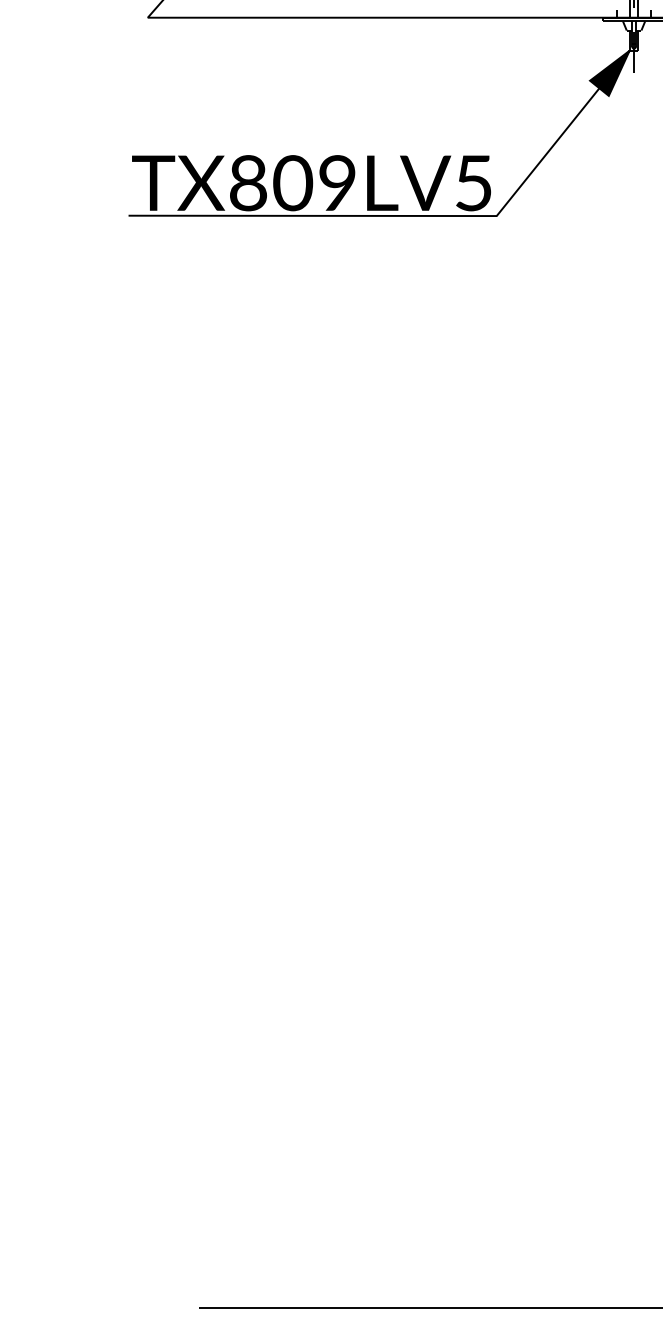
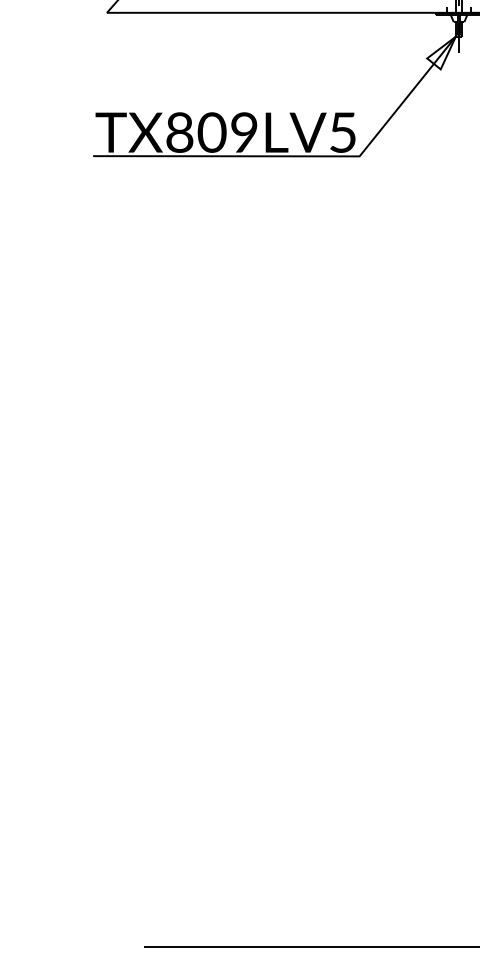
fill: (609, 72) -> (441, 52), removed

